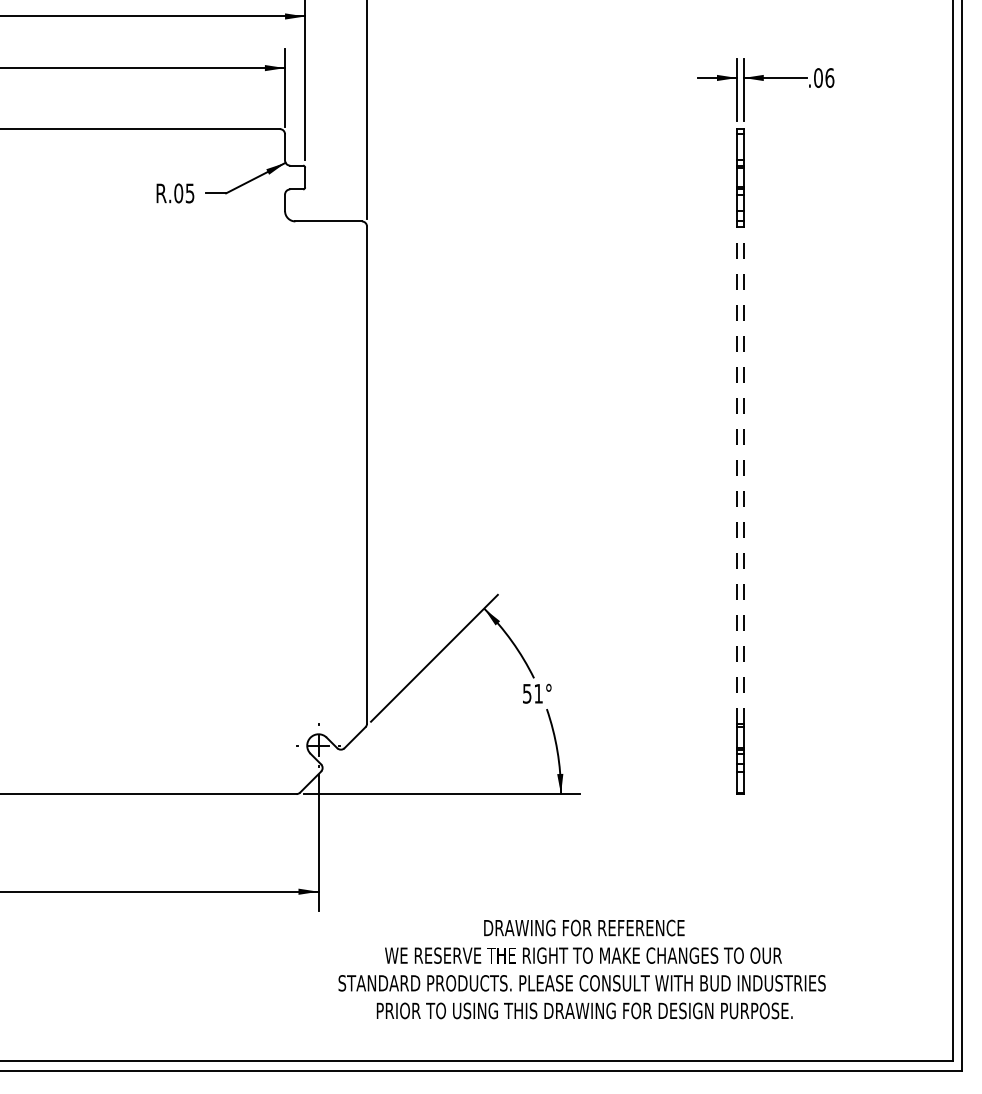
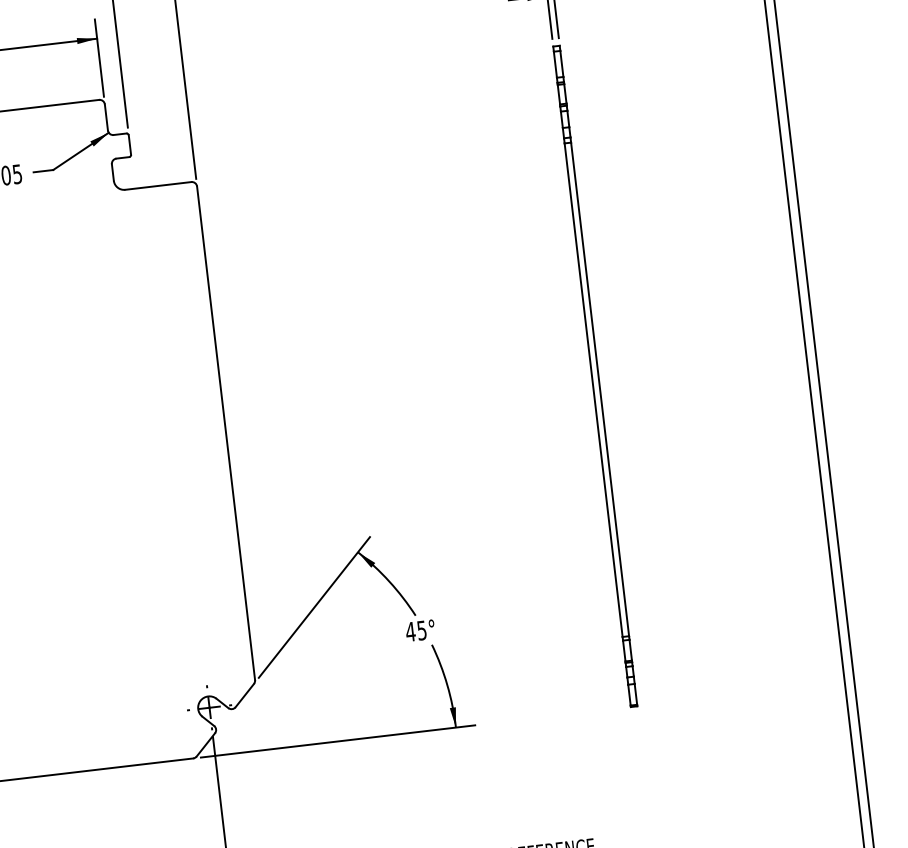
line: (737, 474) -> (593, 389), dashed -> solid
line: (743, 474) -> (599, 388), dashed -> solid
text: (532, 693) -> (415, 630), 51° -> 45°

